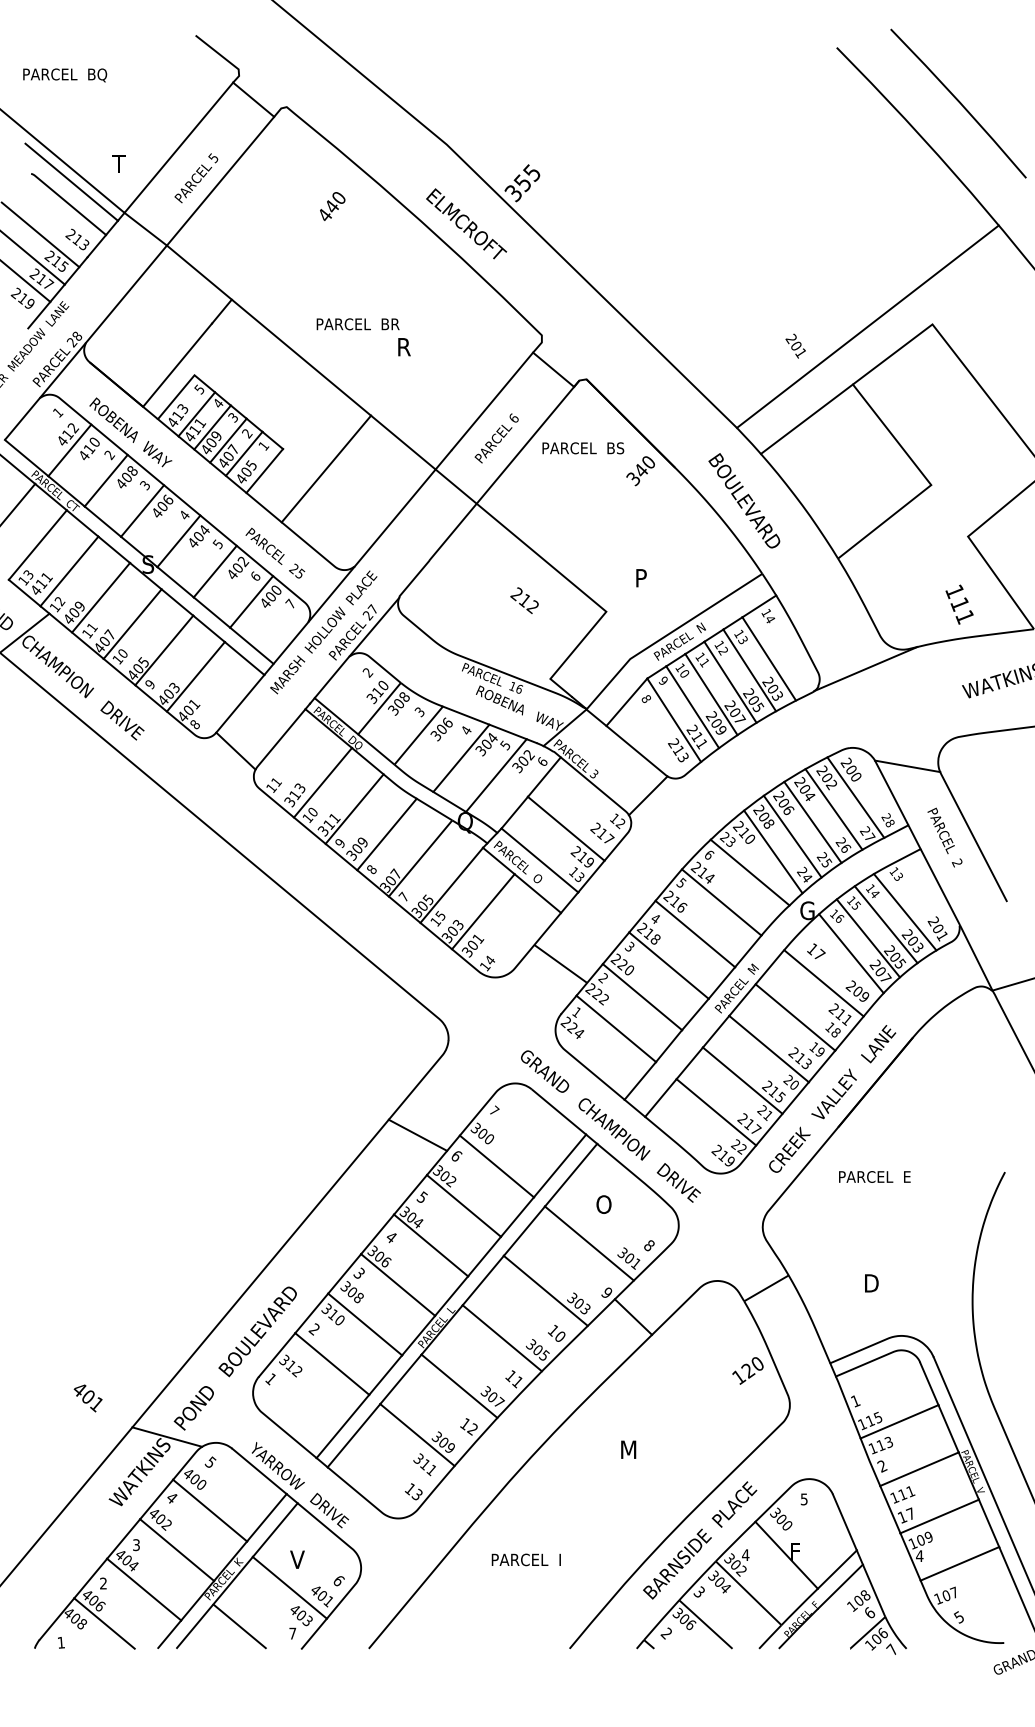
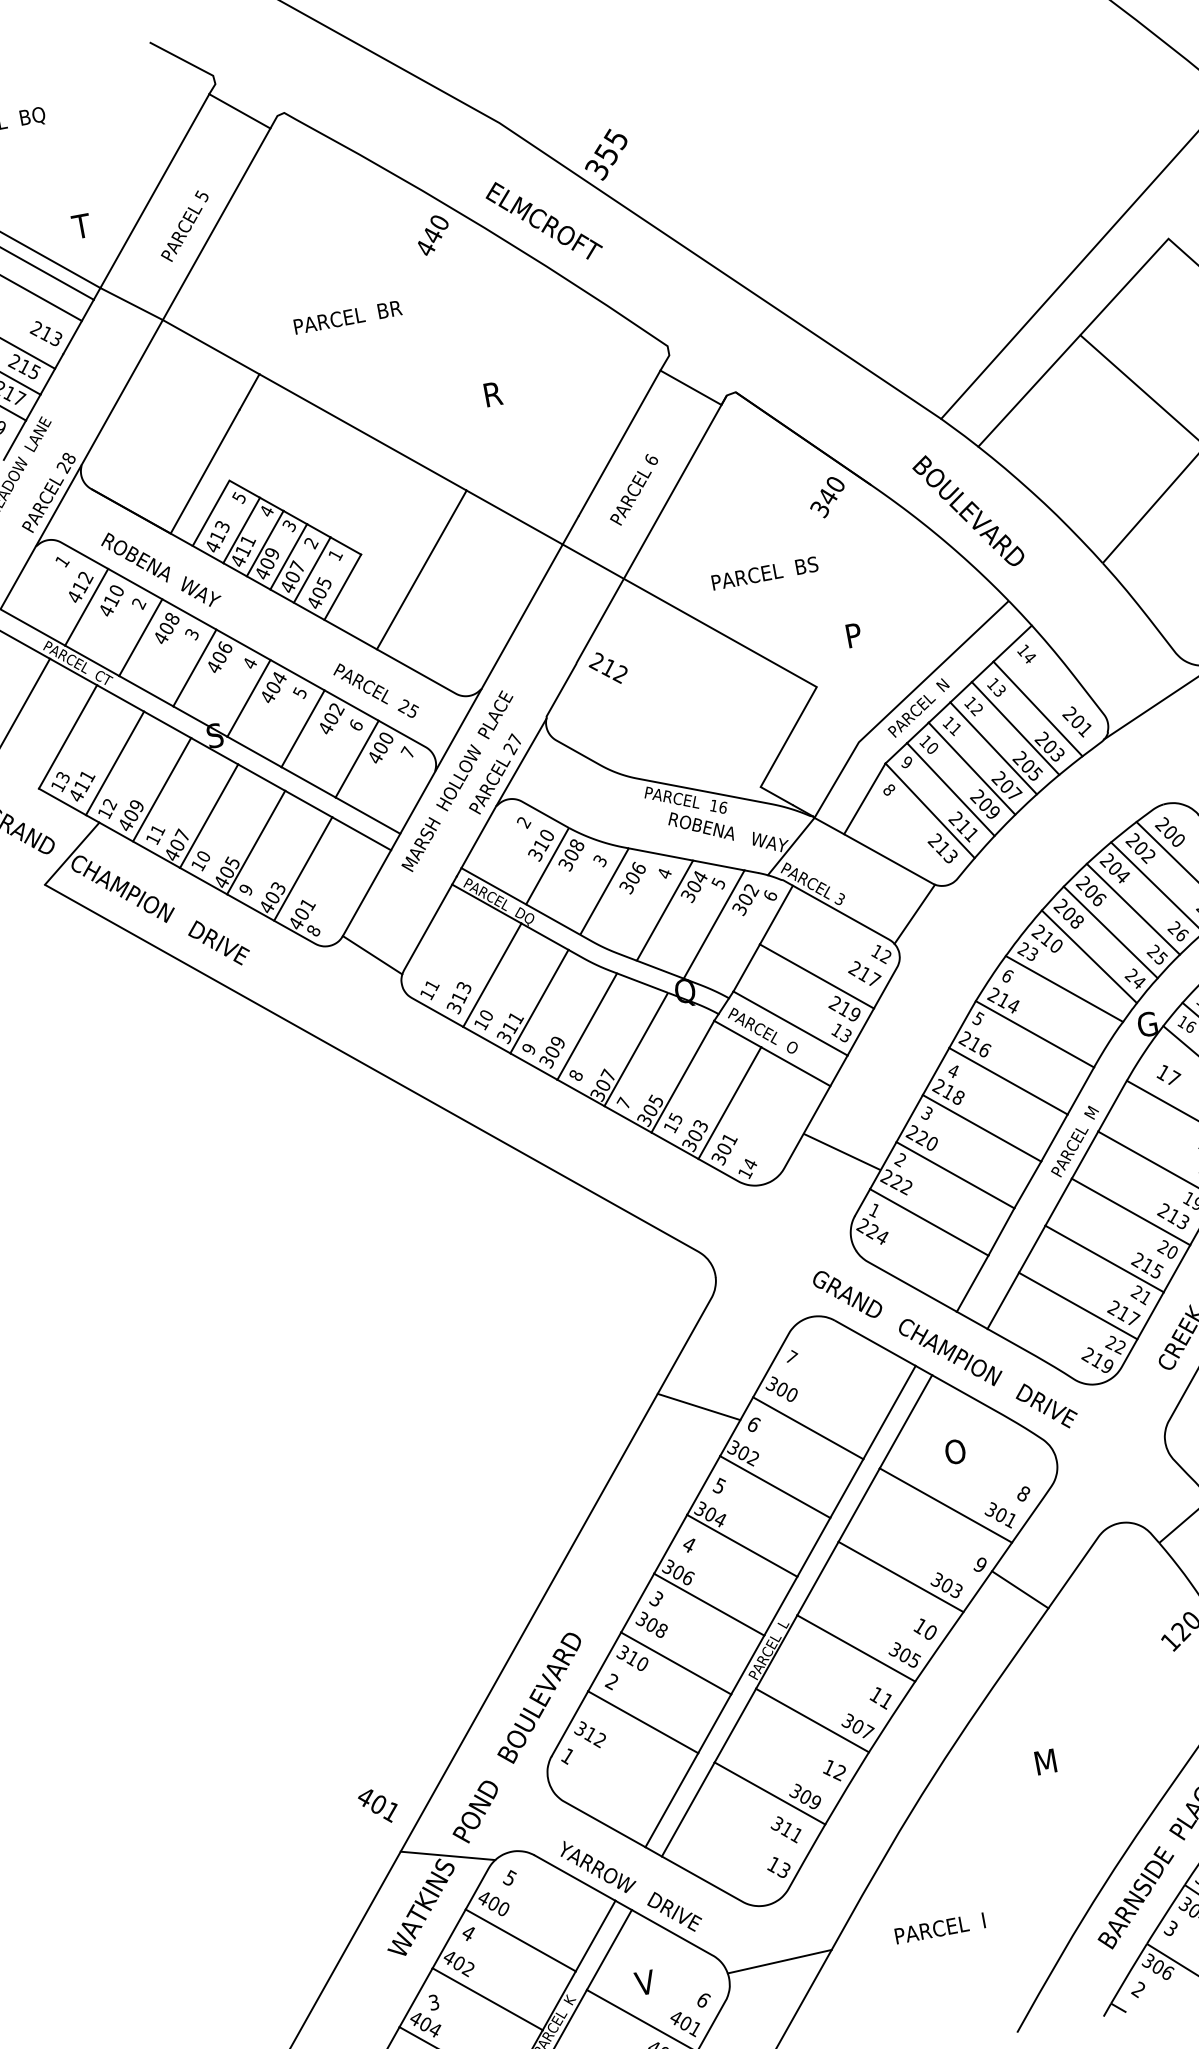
text: (332, 206) -> (433, 235), moved
text: (357, 324) -> (347, 317), moved
text: (795, 345) -> (1076, 721), moved
text: (583, 448) -> (765, 573), moved
text: (524, 600) -> (608, 668), moved
text: (87, 1398) -> (377, 1806), moved
line: (400, 1562) -> (778, 1961), added

